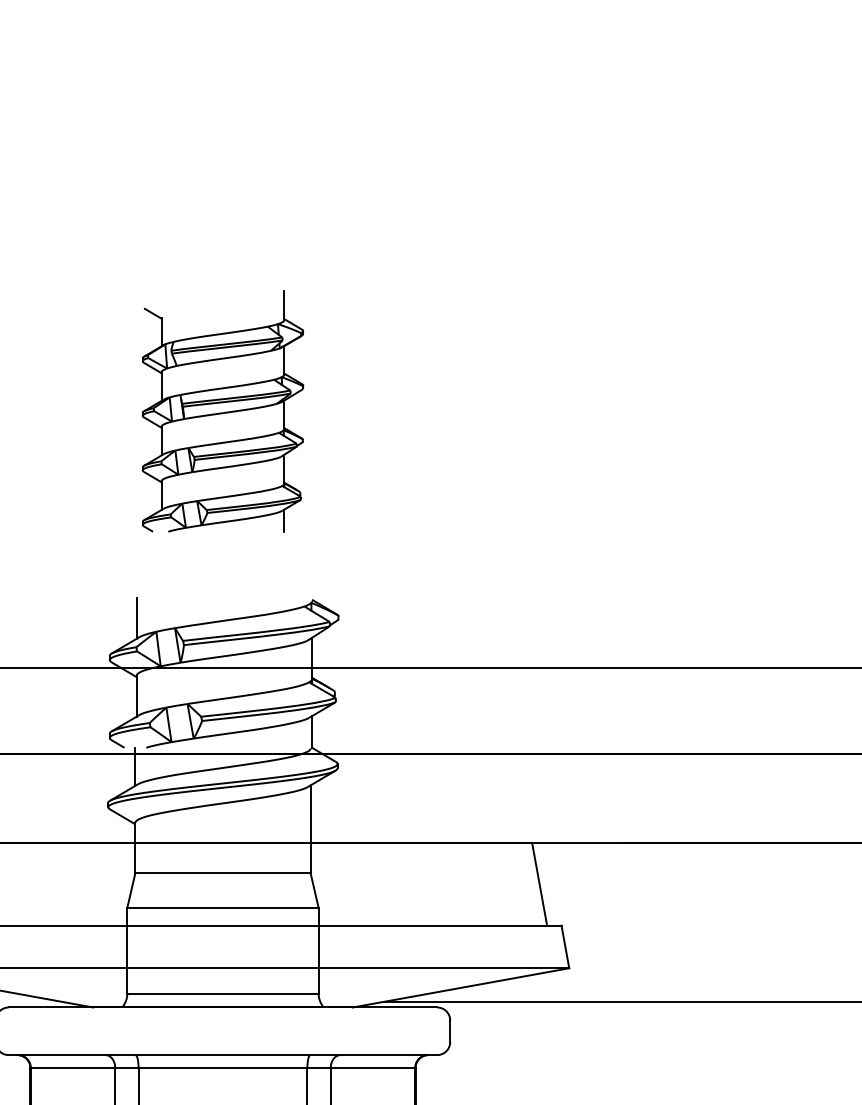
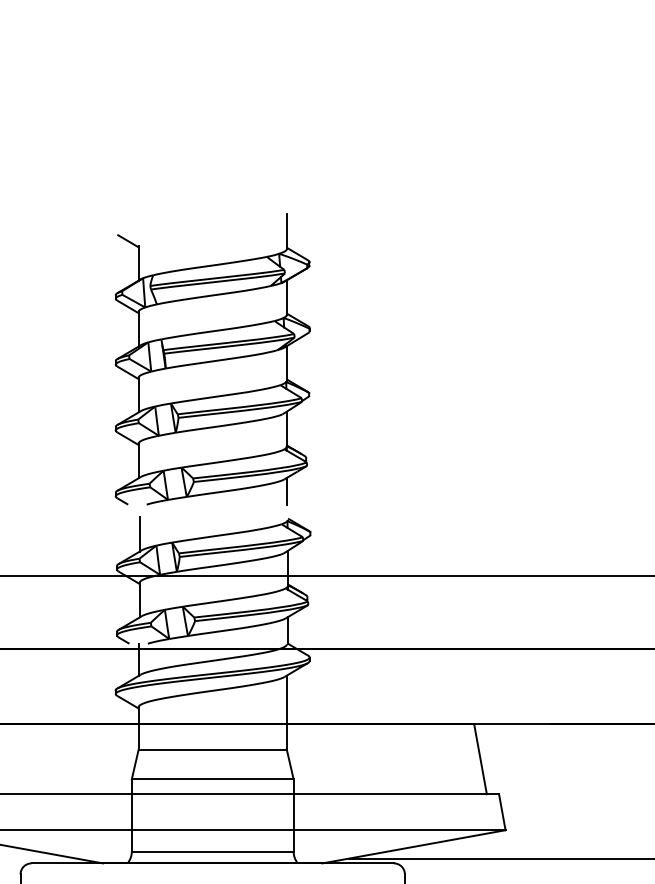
part: (222, 411) -> (212, 359), size x1.43

